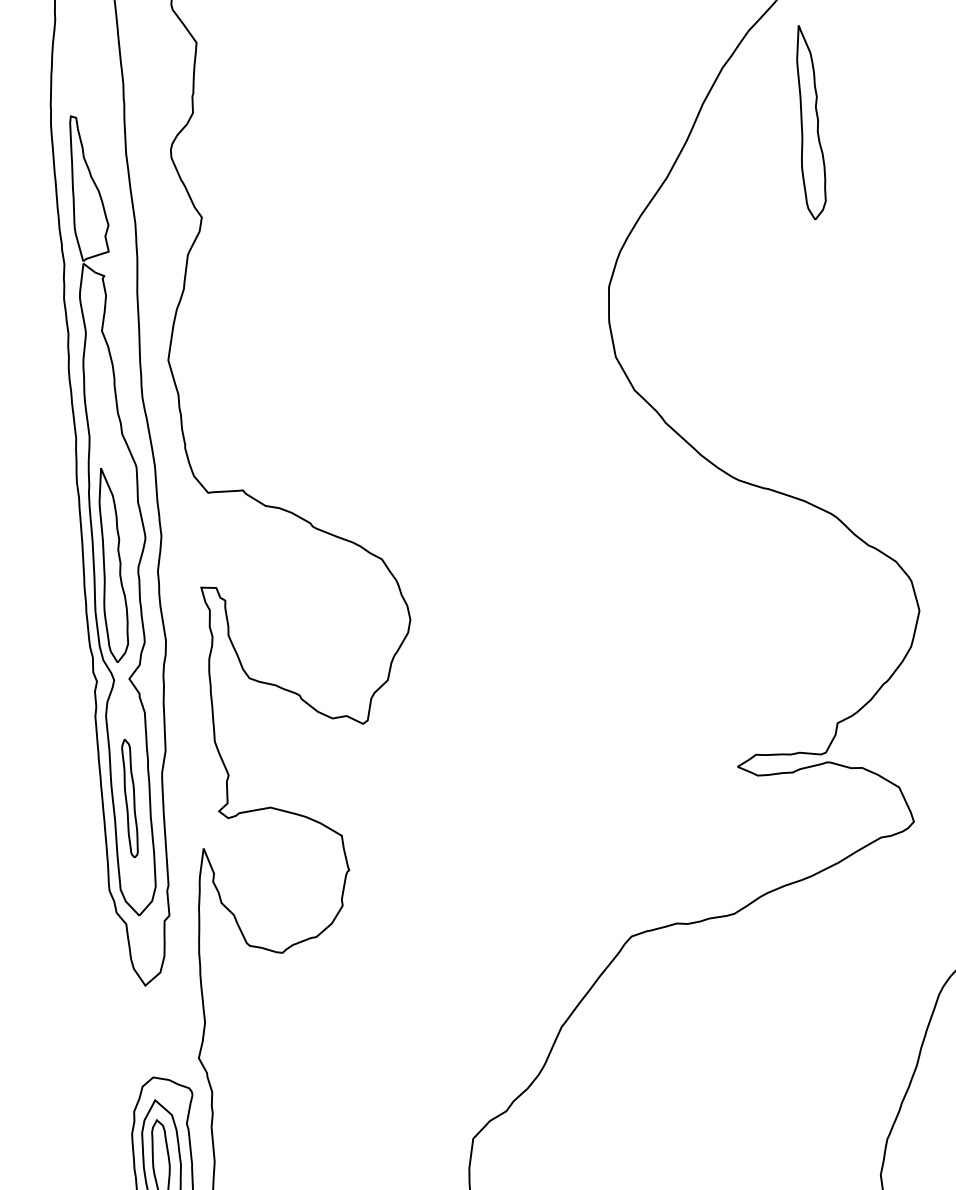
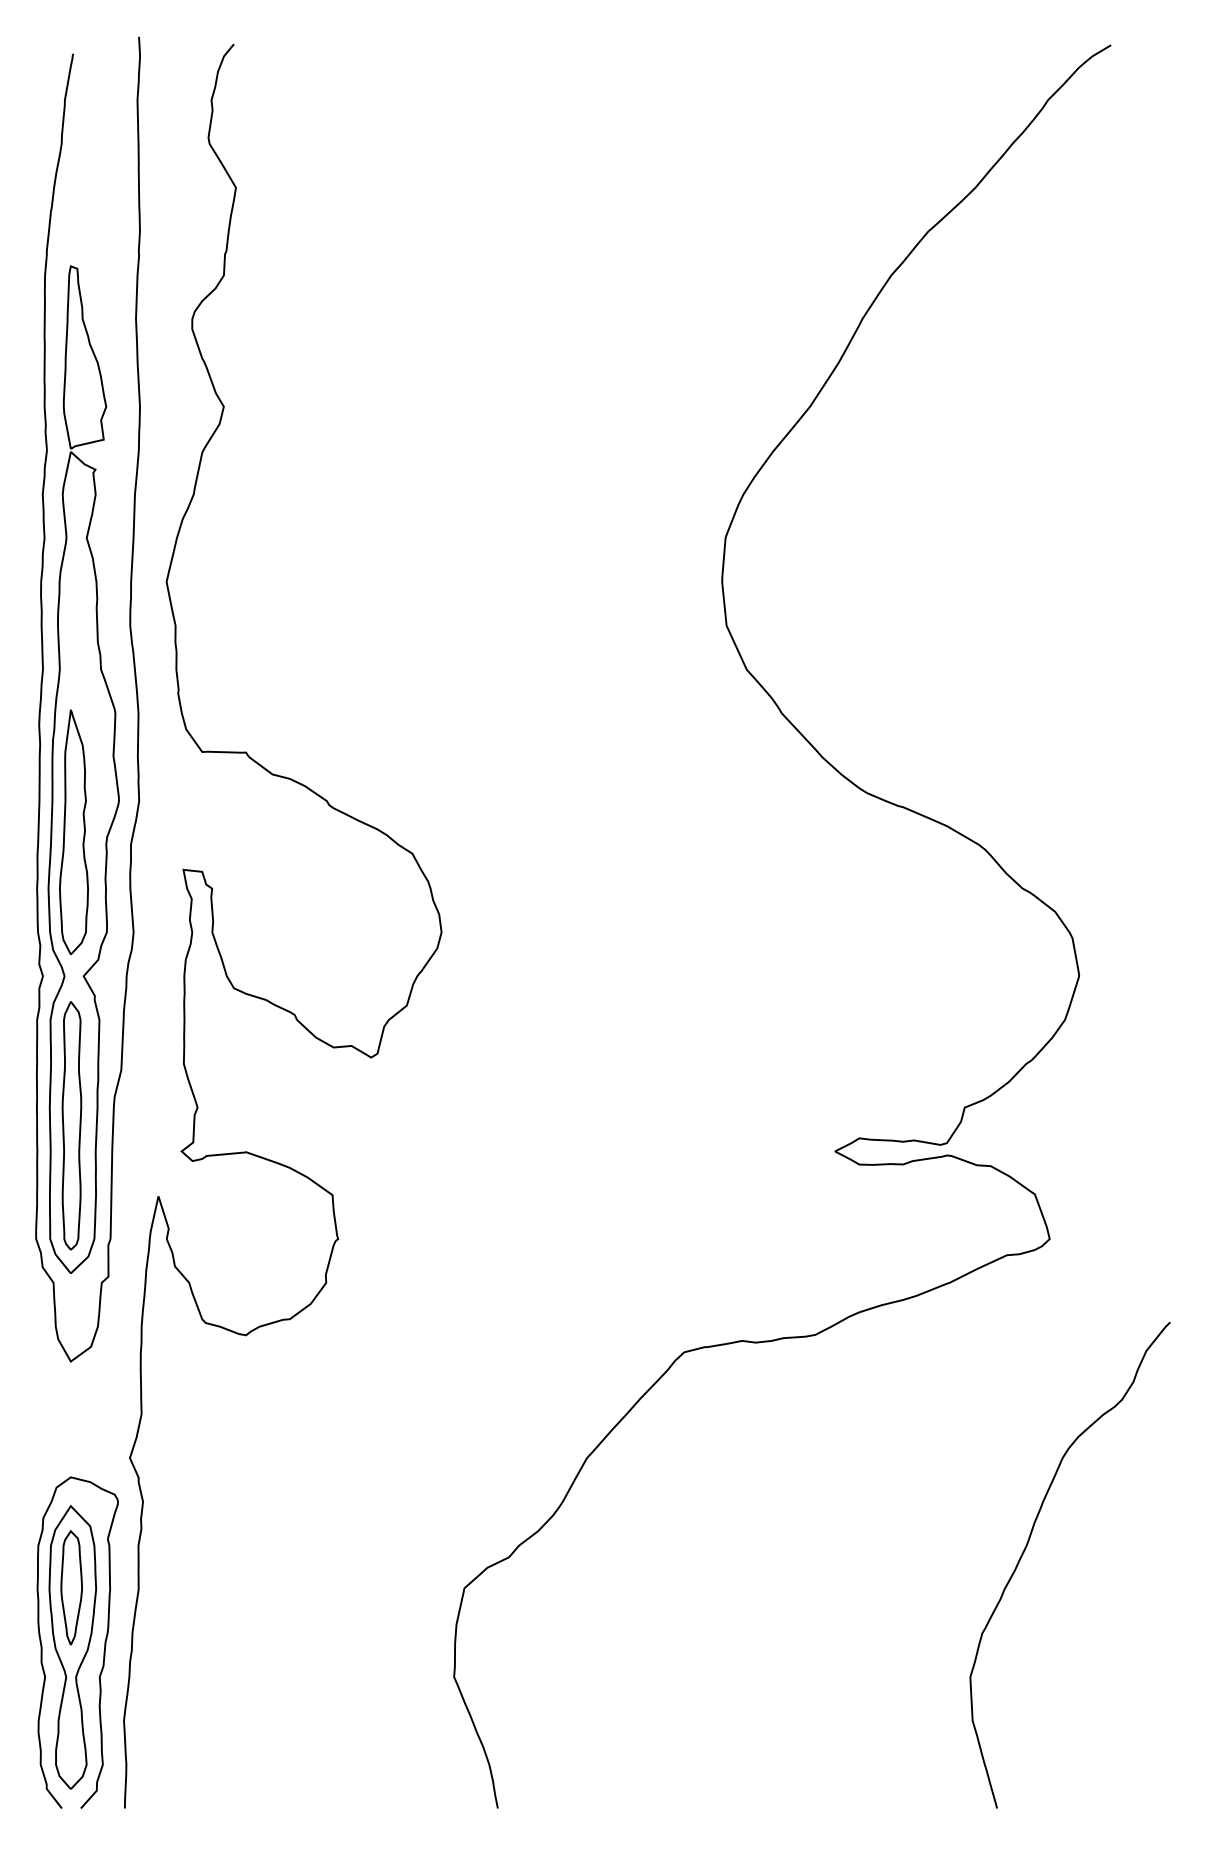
part: (809, 121) -> (993, 352), removed
part: (129, 798) -> (71, 1125), size x1.67

